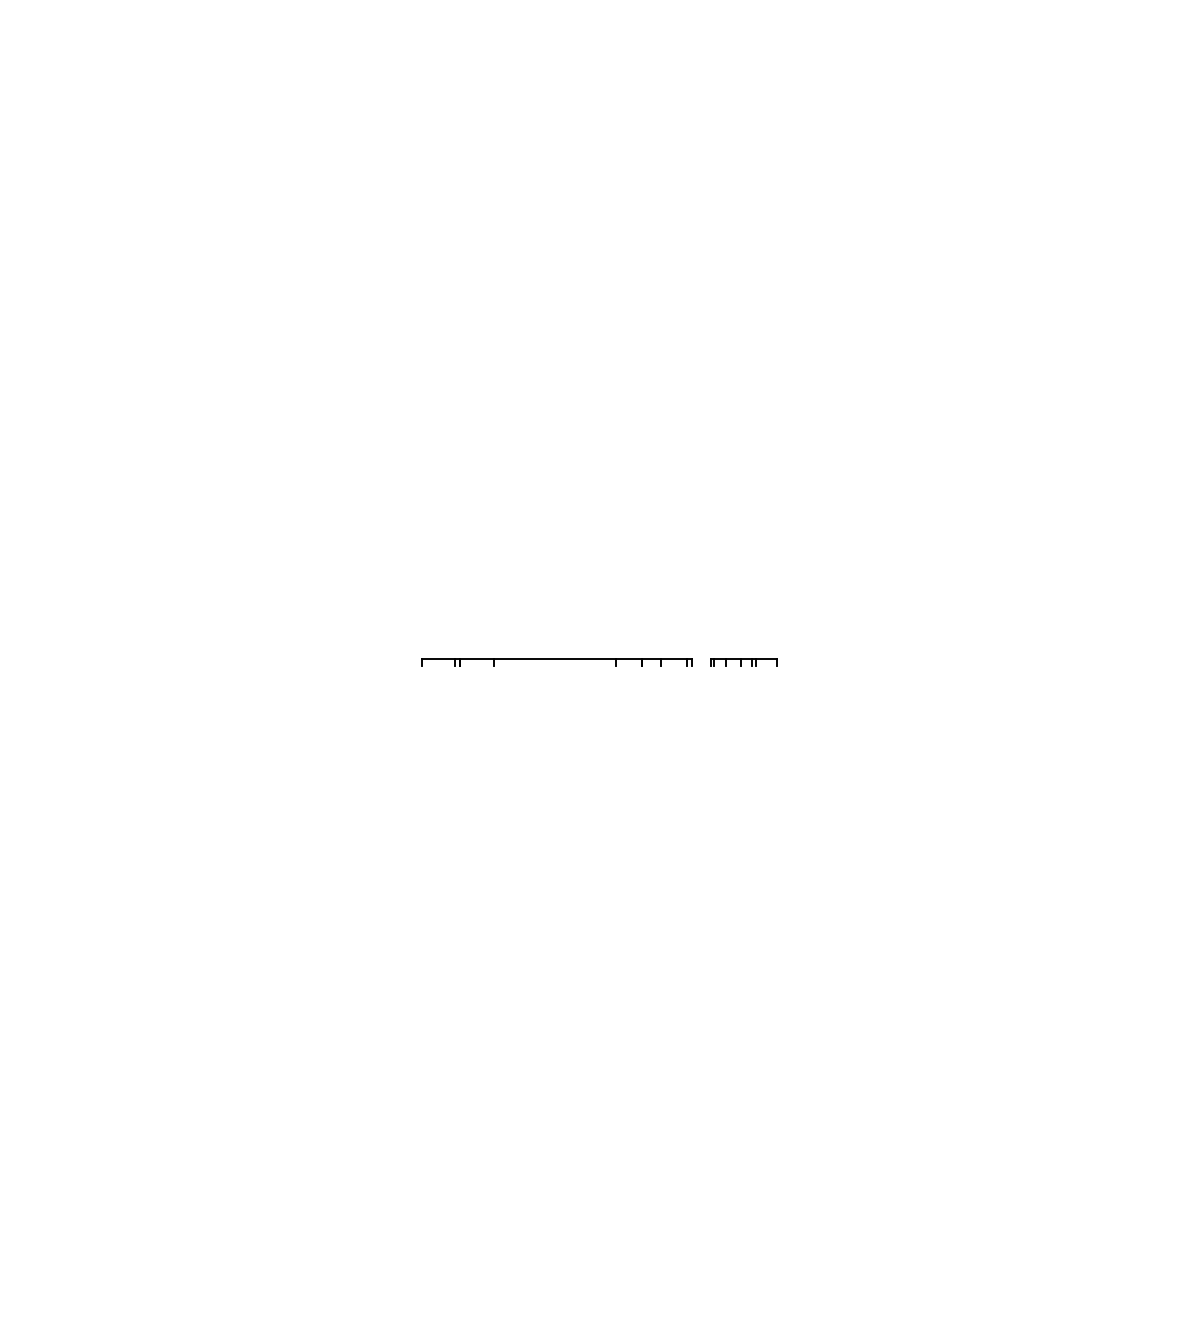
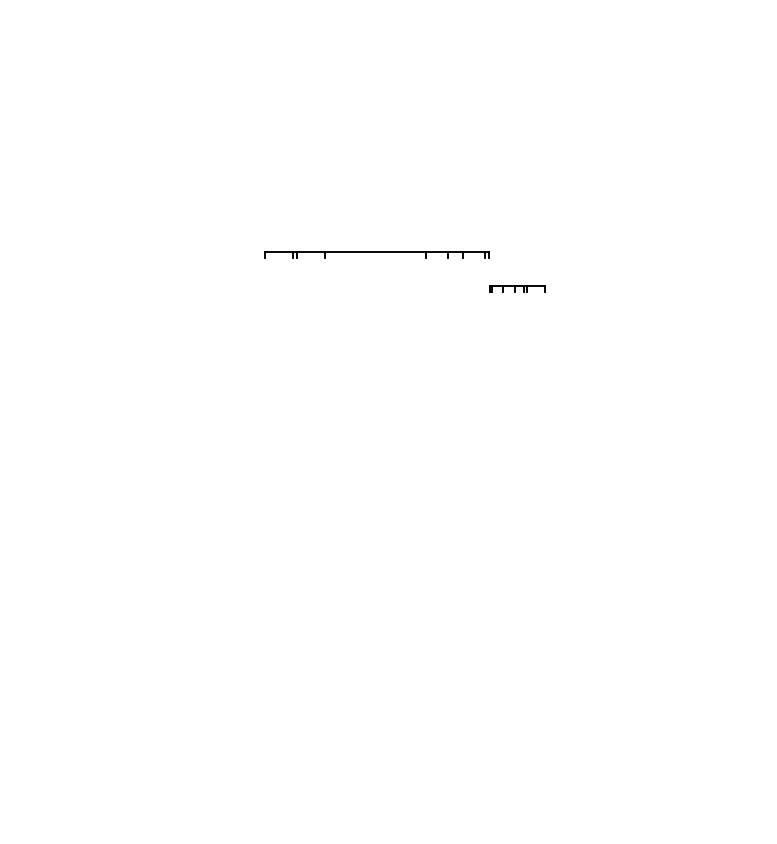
part: (743, 662) -> (516, 288), moved

